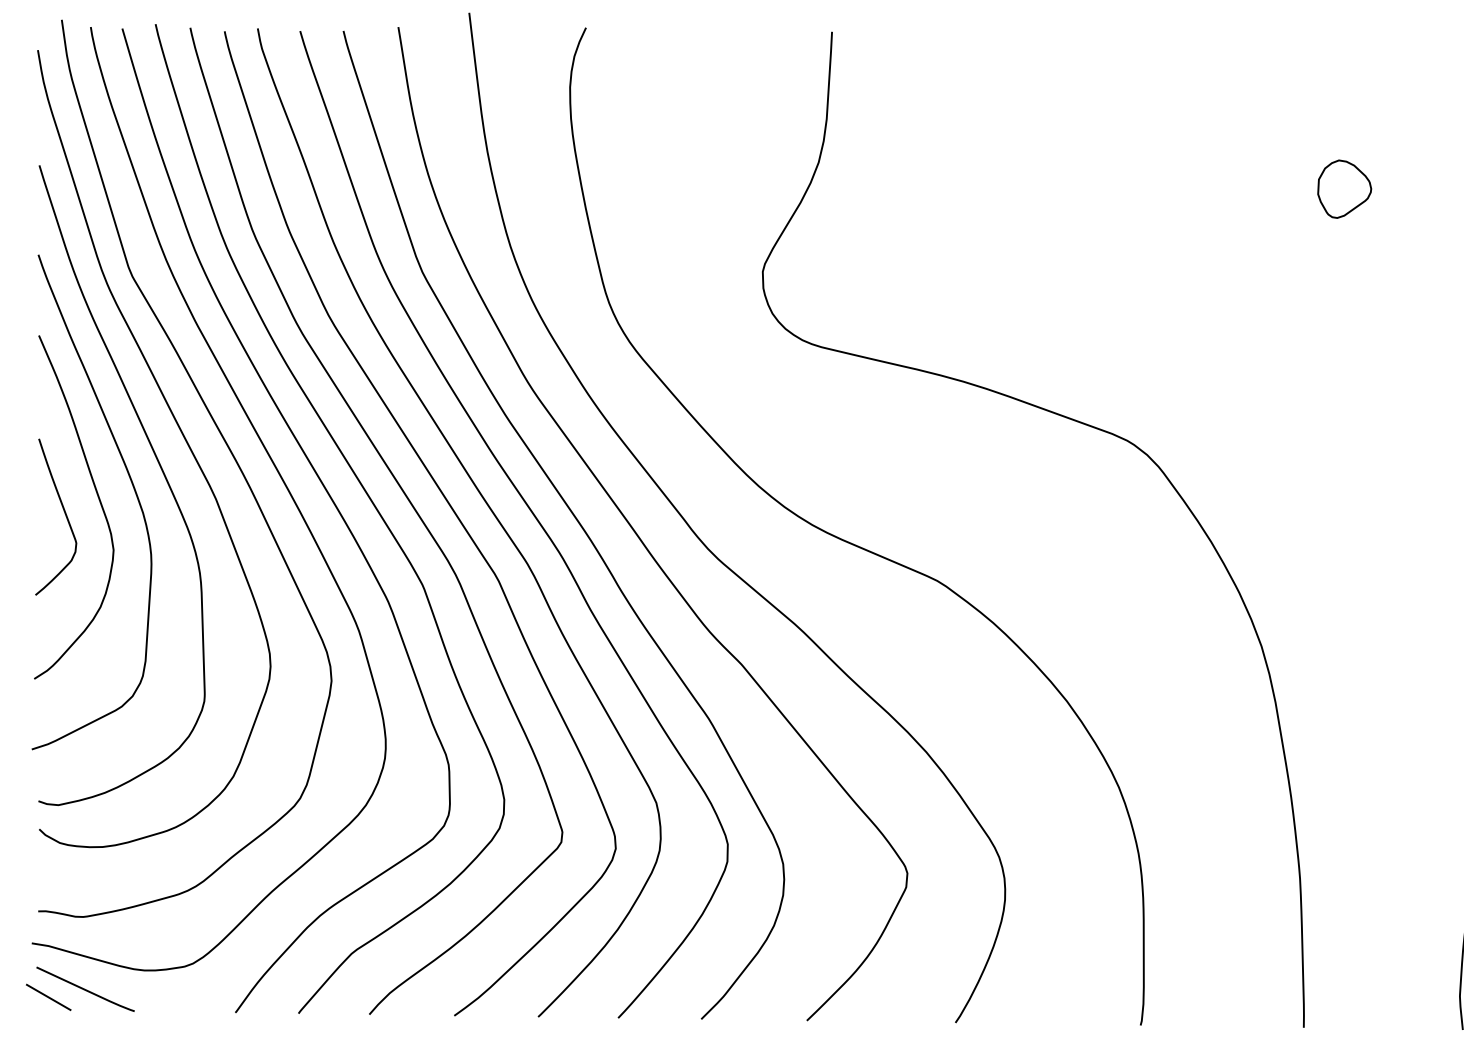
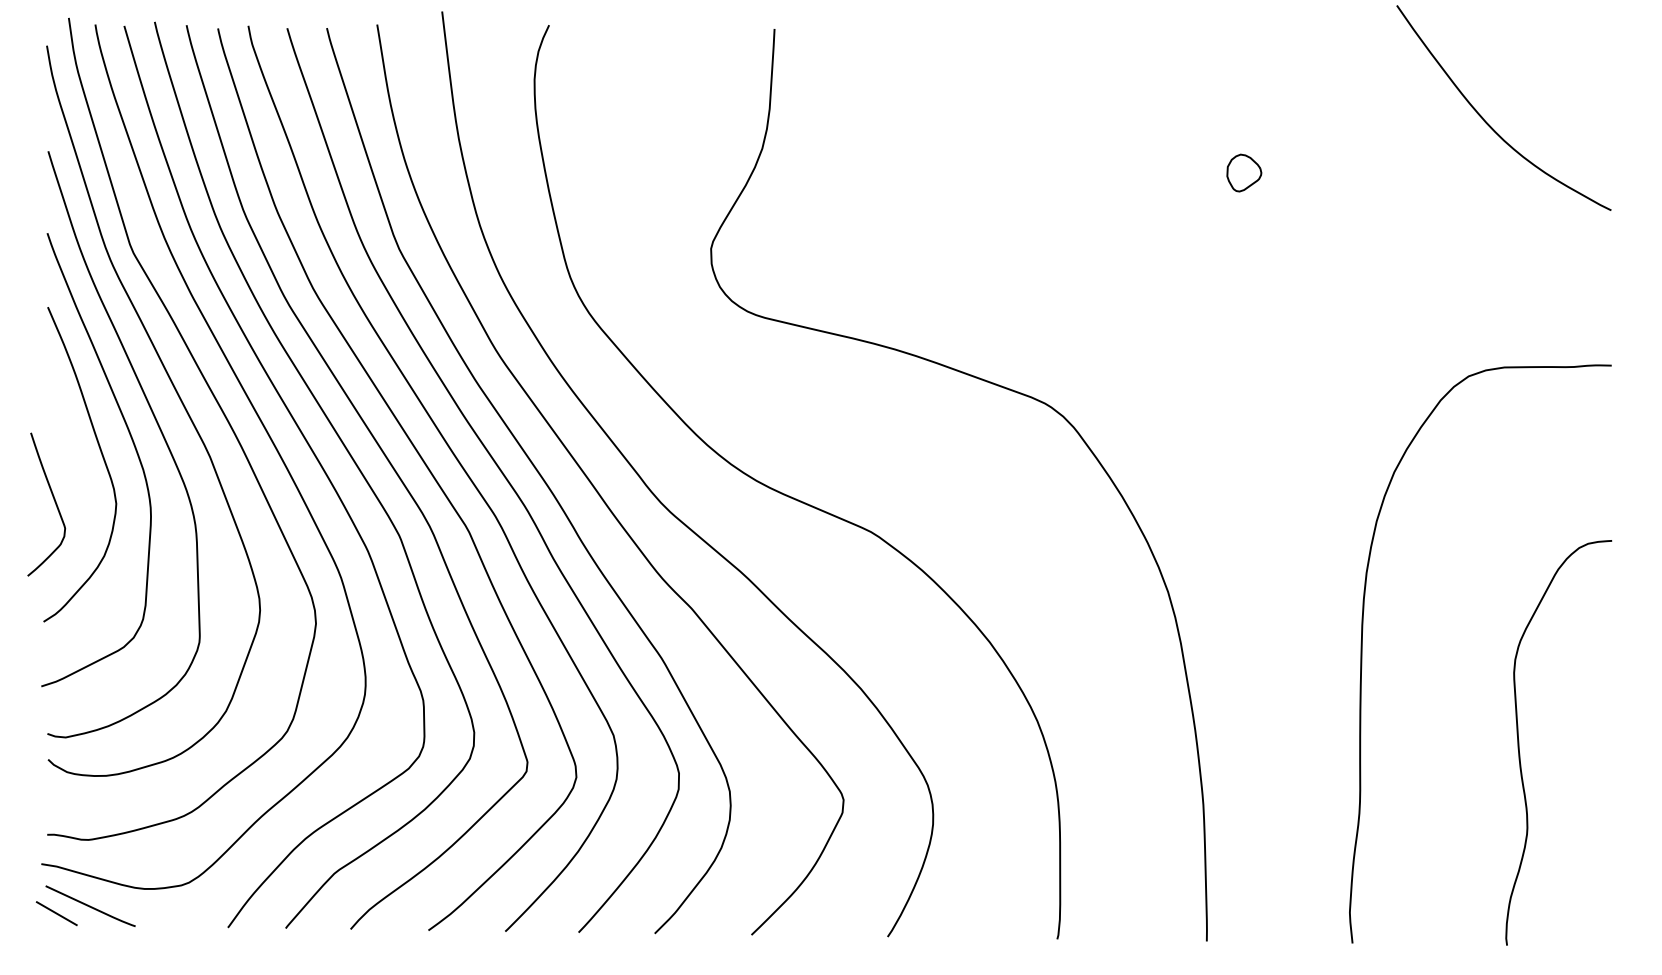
part: (1344, 188) -> (1244, 172), size x0.7
curve: (64, 514) -> (54, 502), moved

